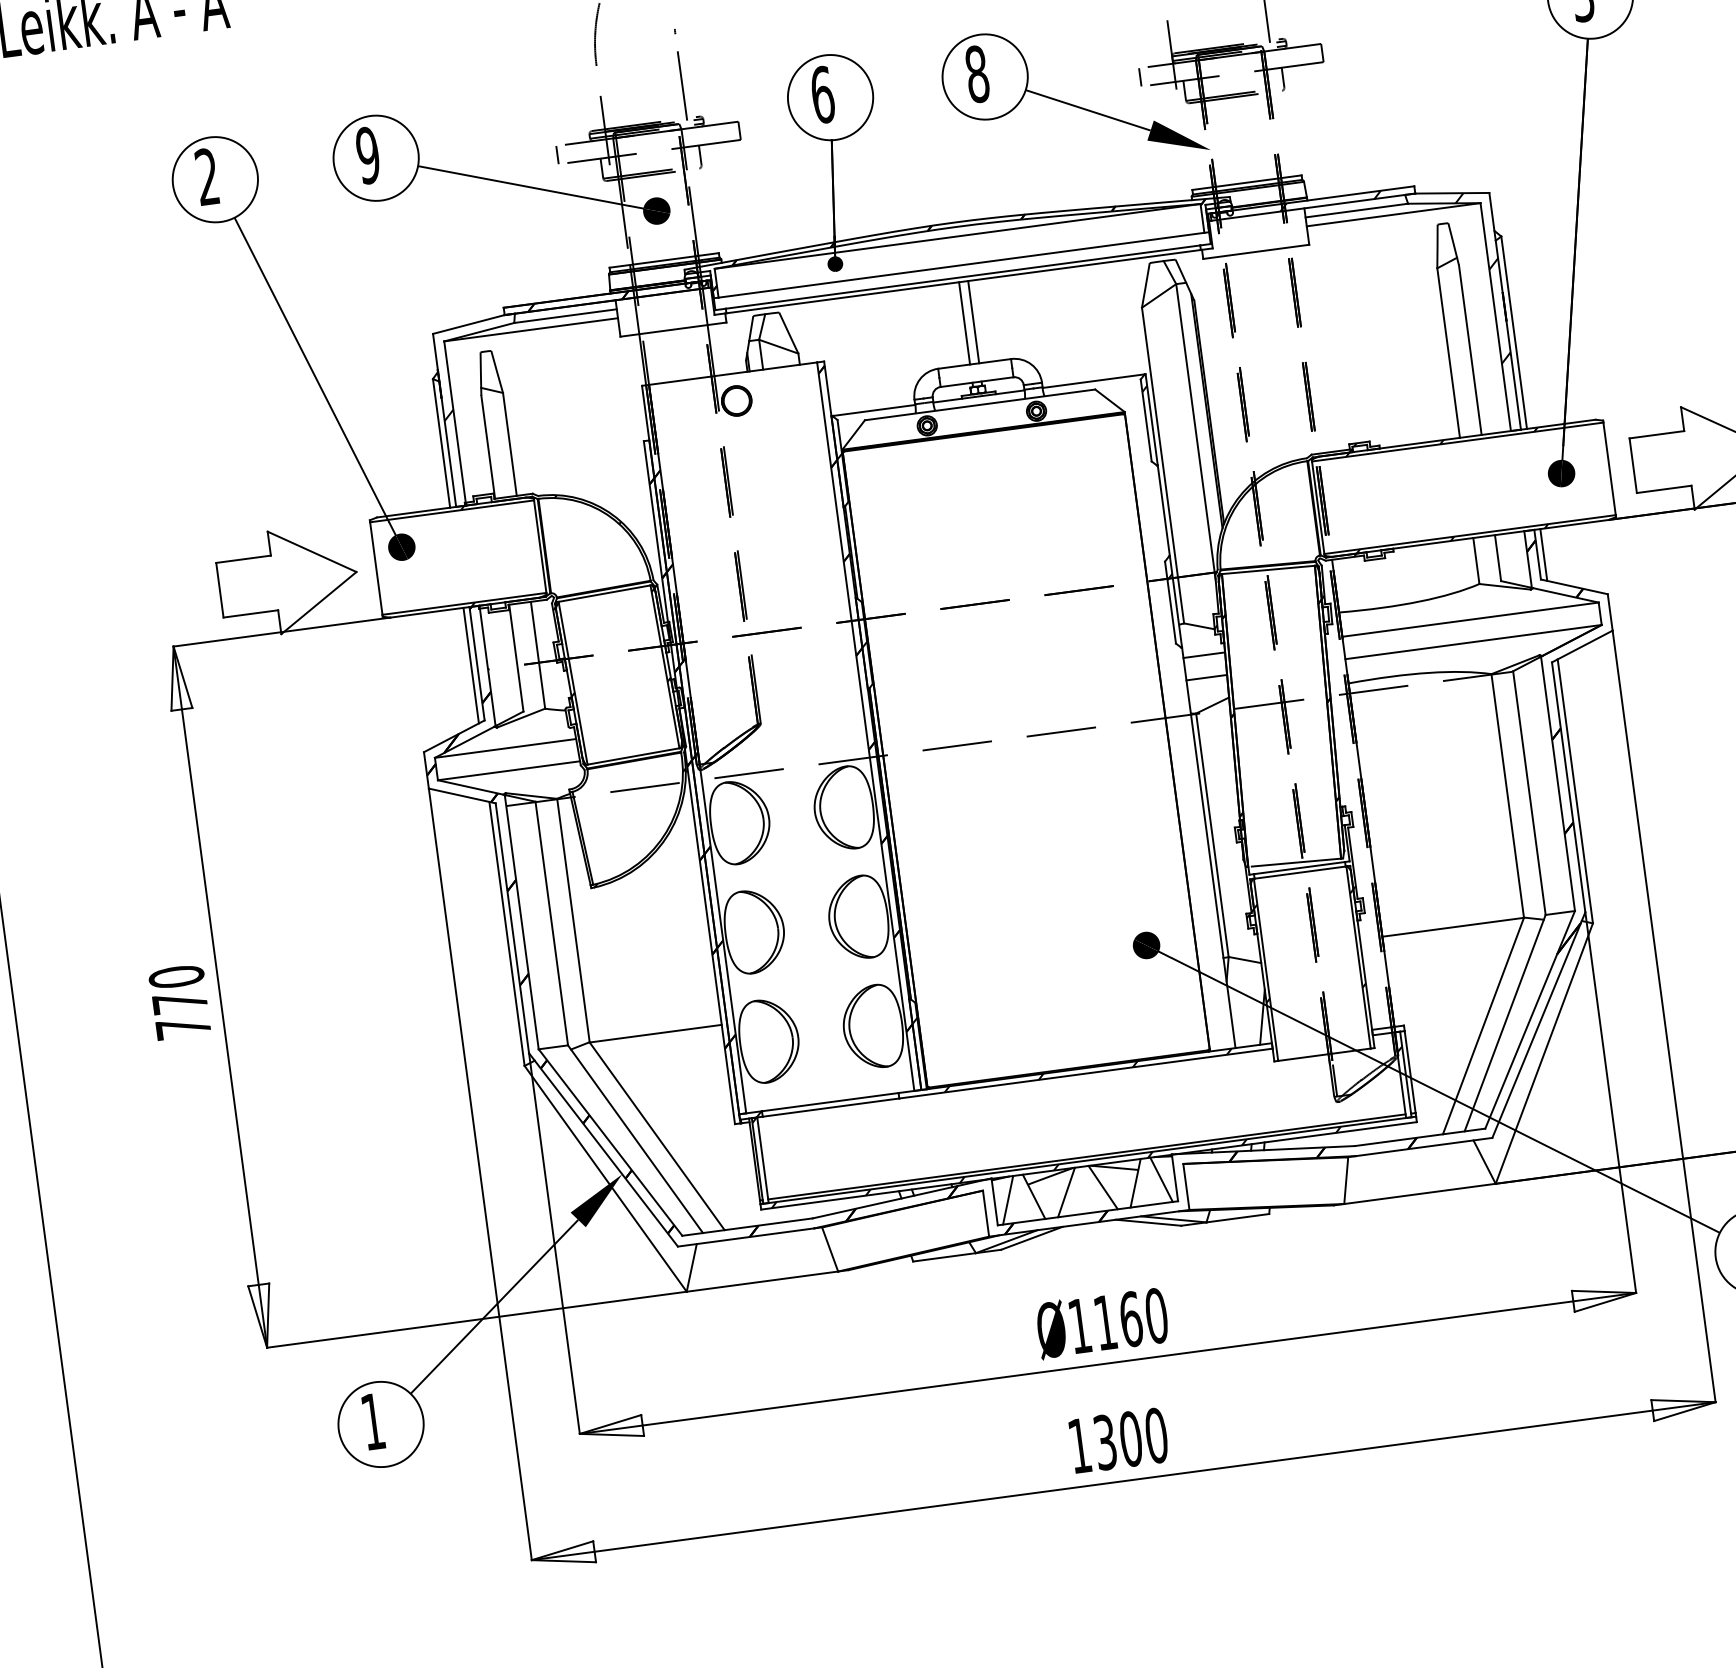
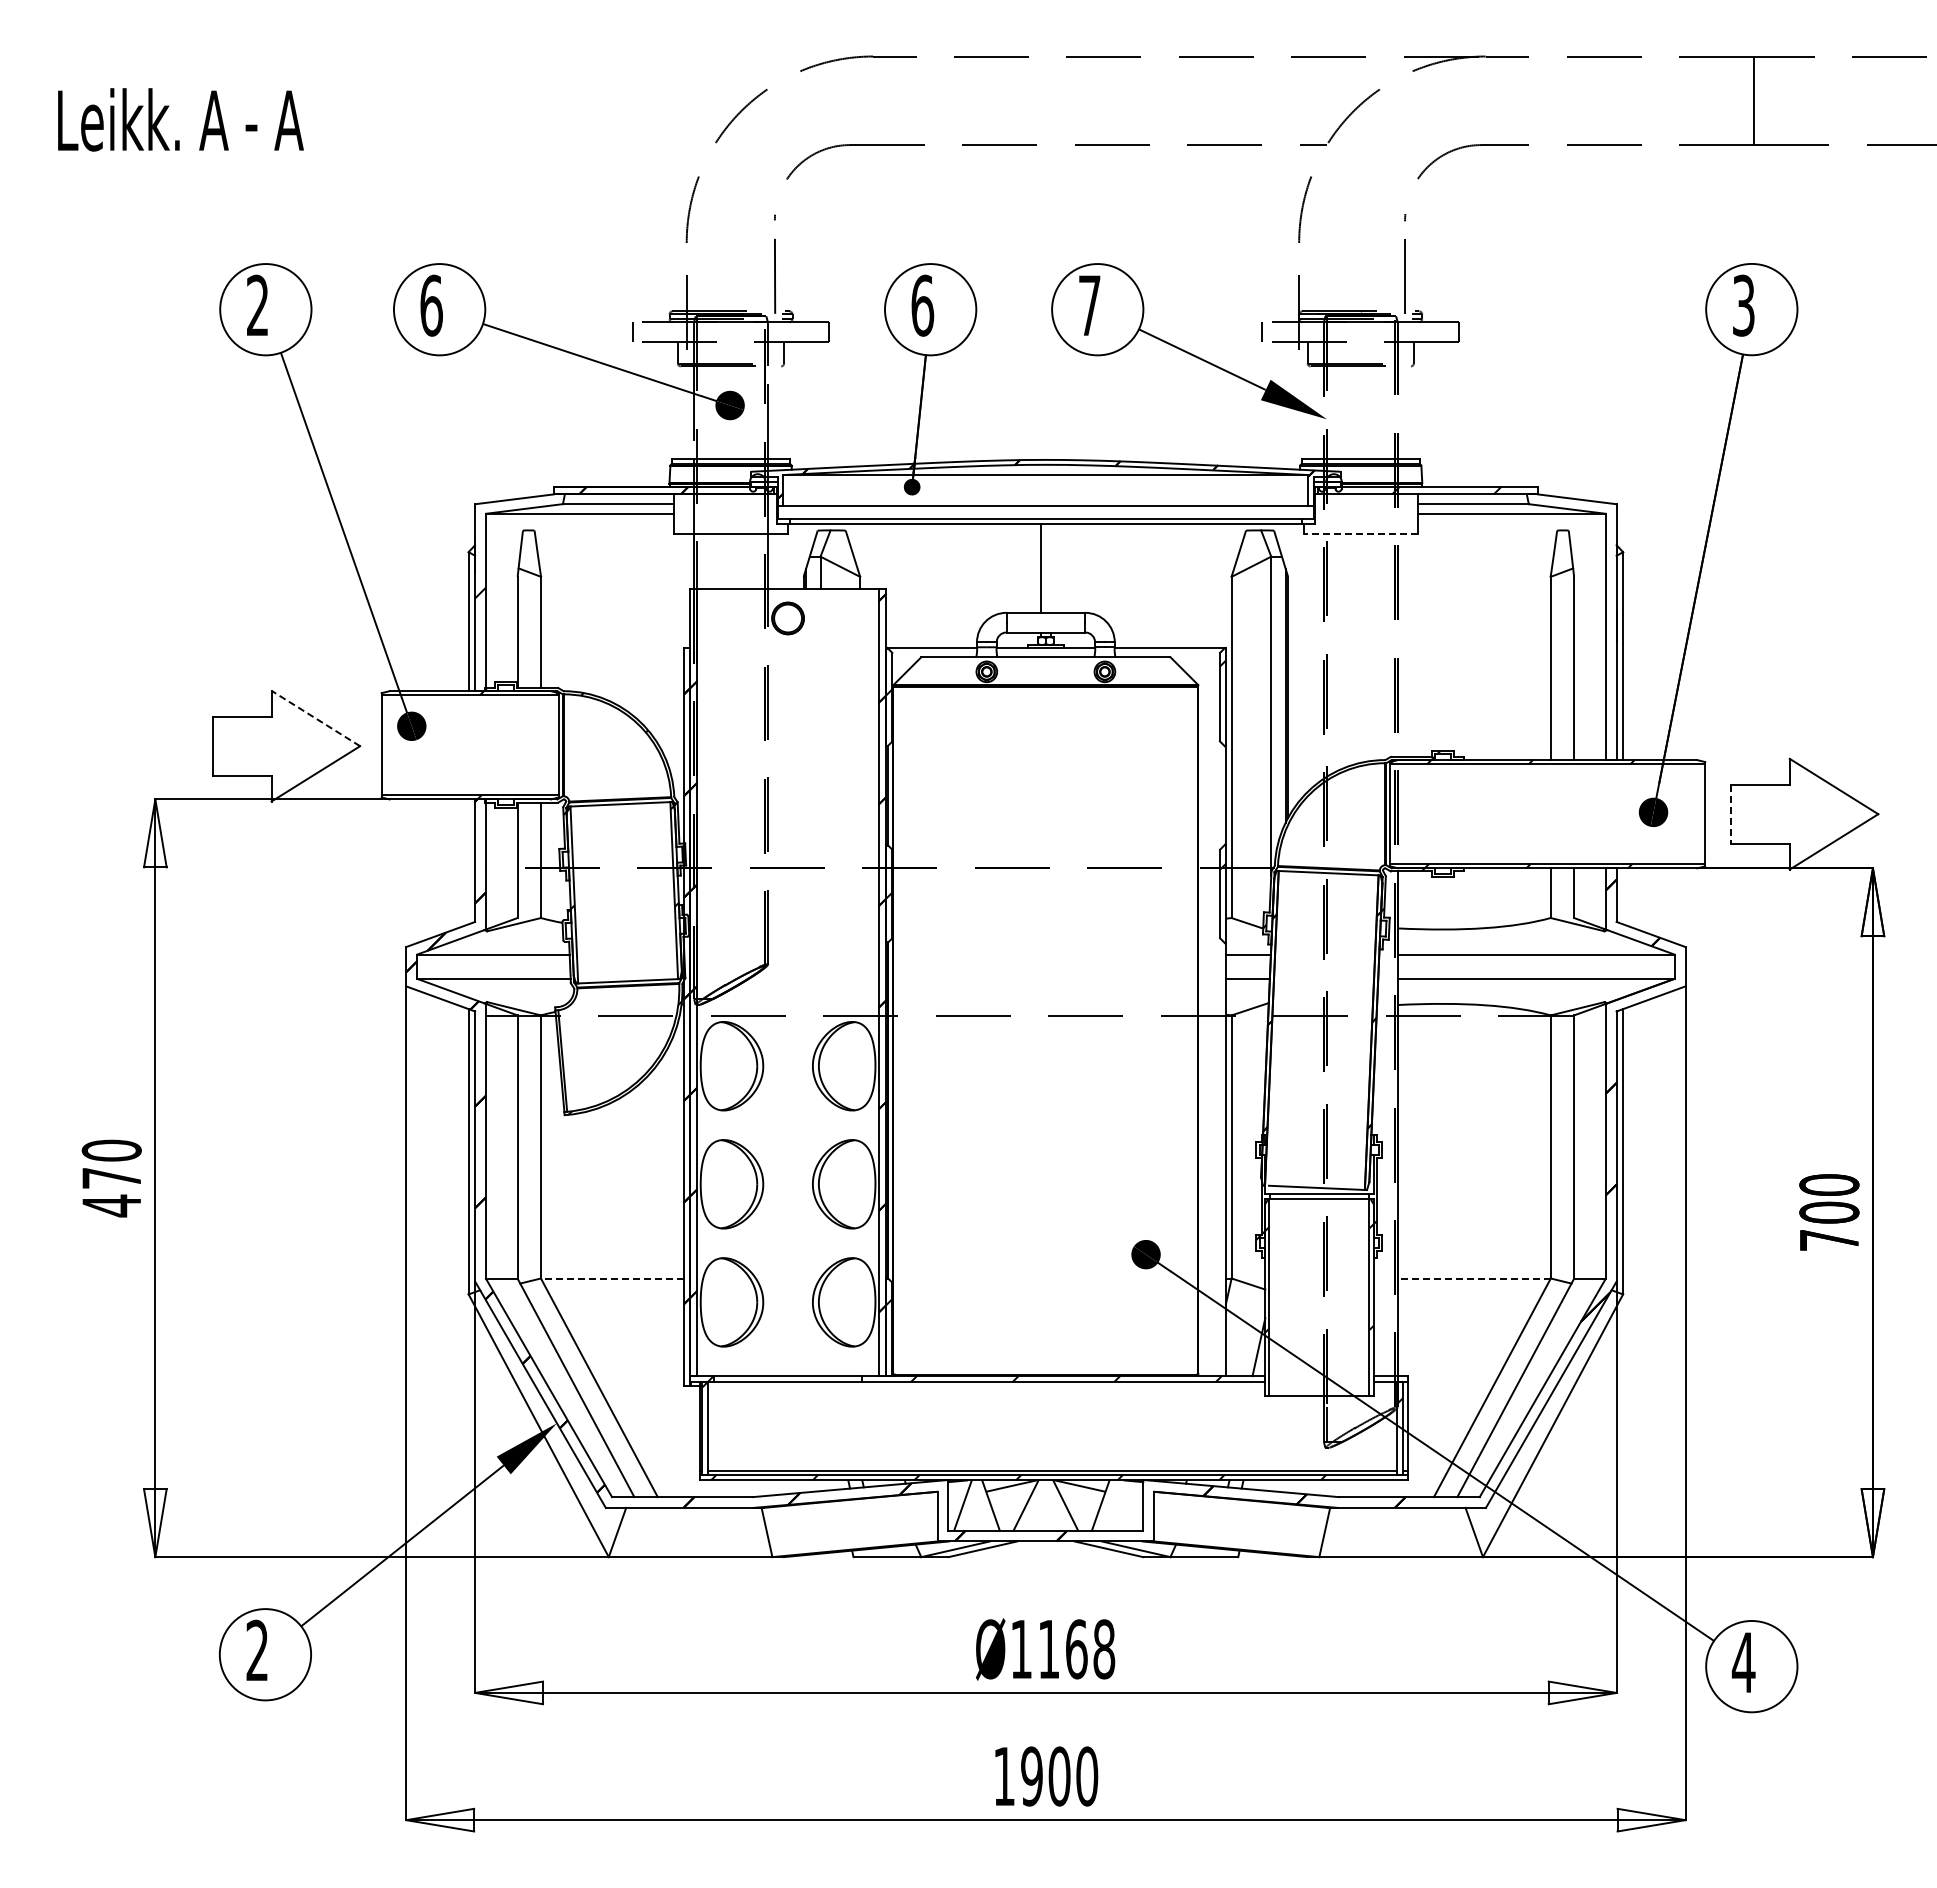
text: (977, 74) -> (1089, 305), 8 -> 7
text: (368, 155) -> (431, 305), 9 -> 6
line: (1255, 251) -> (1360, 533), solid -> dashed
hatch: (1482, 277) -> (1597, 593), removed
line: (973, 321) -> (1050, 567), removed
line: (1633, 466) -> (1730, 814), solid -> dashed
line: (311, 551) -> (315, 718), solid -> dashed
line: (1544, 555) -> (1623, 896), removed
line: (471, 665) -> (468, 861), removed
line: (1453, 927) -> (1474, 1278), solid -> dashed
text: (183, 1027) -> (111, 1205), 770 -> 470
line: (654, 1033) -> (611, 1278), solid -> dashed
line: (1161, 1179) -> (1128, 1505), removed
text: (1156, 1316) -> (1104, 1649), Ø1160 -> Ø1168
text: (372, 1420) -> (256, 1649), 1 -> 2
text: (1104, 1442) -> (1031, 1776), 1300 -> 1900

